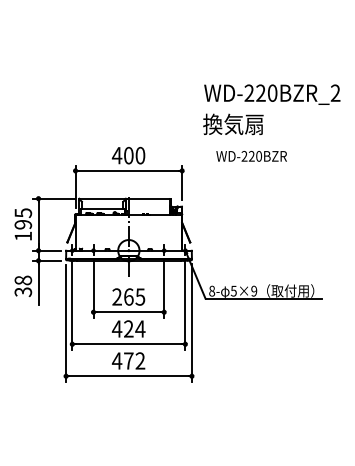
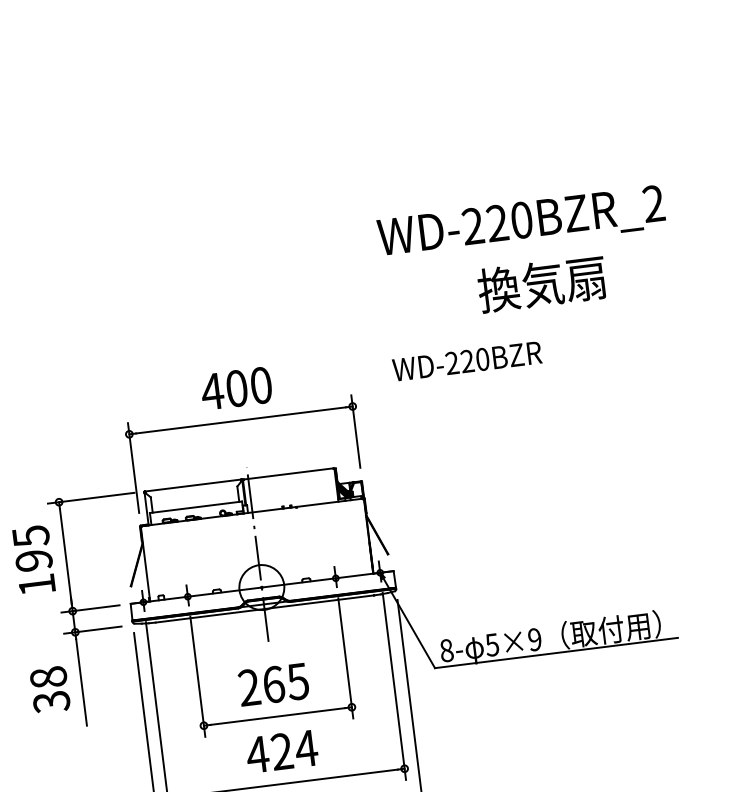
text: (233, 123) -> (542, 282), moved
text: (251, 156) -> (466, 361), moved

